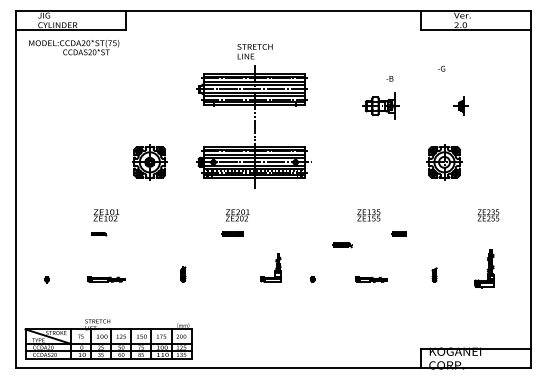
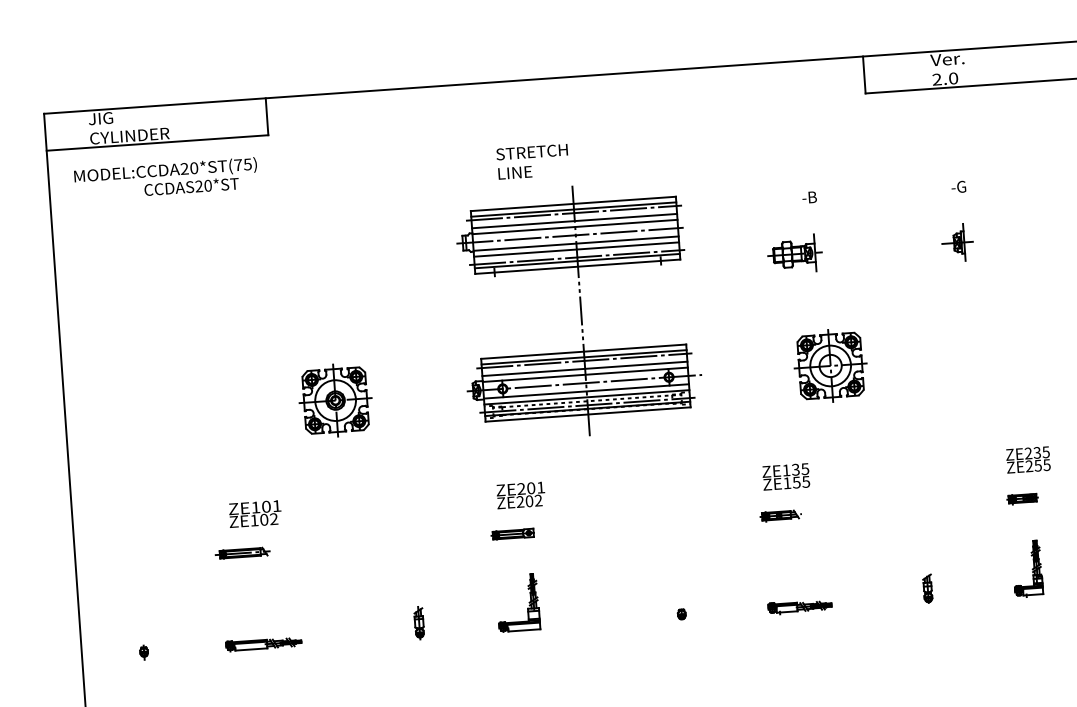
text: (441, 68) -> (958, 186), moved
part: (380, 105) -> (794, 252), size x0.71
part: (253, 126) -> (578, 310), moved
part: (444, 162) -> (830, 366), moved
part: (398, 233) -> (1020, 497), moved
part: (98, 234) -> (241, 553), size x1.67
part: (342, 245) -> (780, 516), moved
part: (270, 267) -> (517, 601), moved
part: (484, 268) -> (1027, 568), size x0.71

